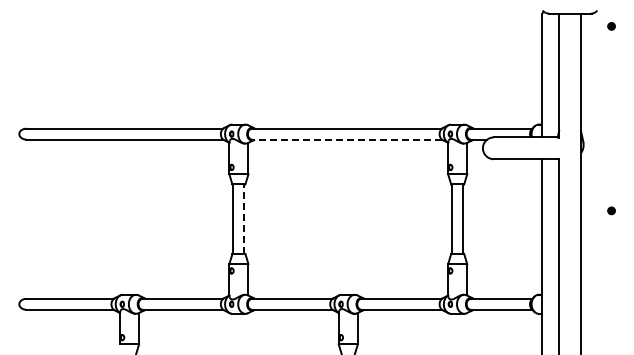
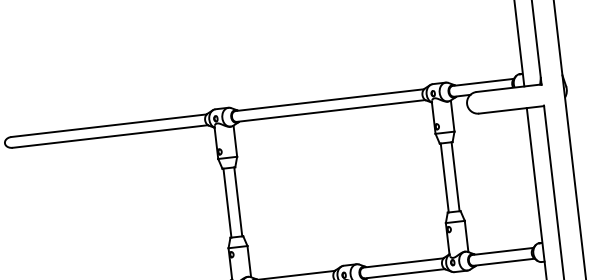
line: (346, 139) -> (330, 110), dashed -> solid
line: (244, 219) -> (238, 202), dashed -> solid

